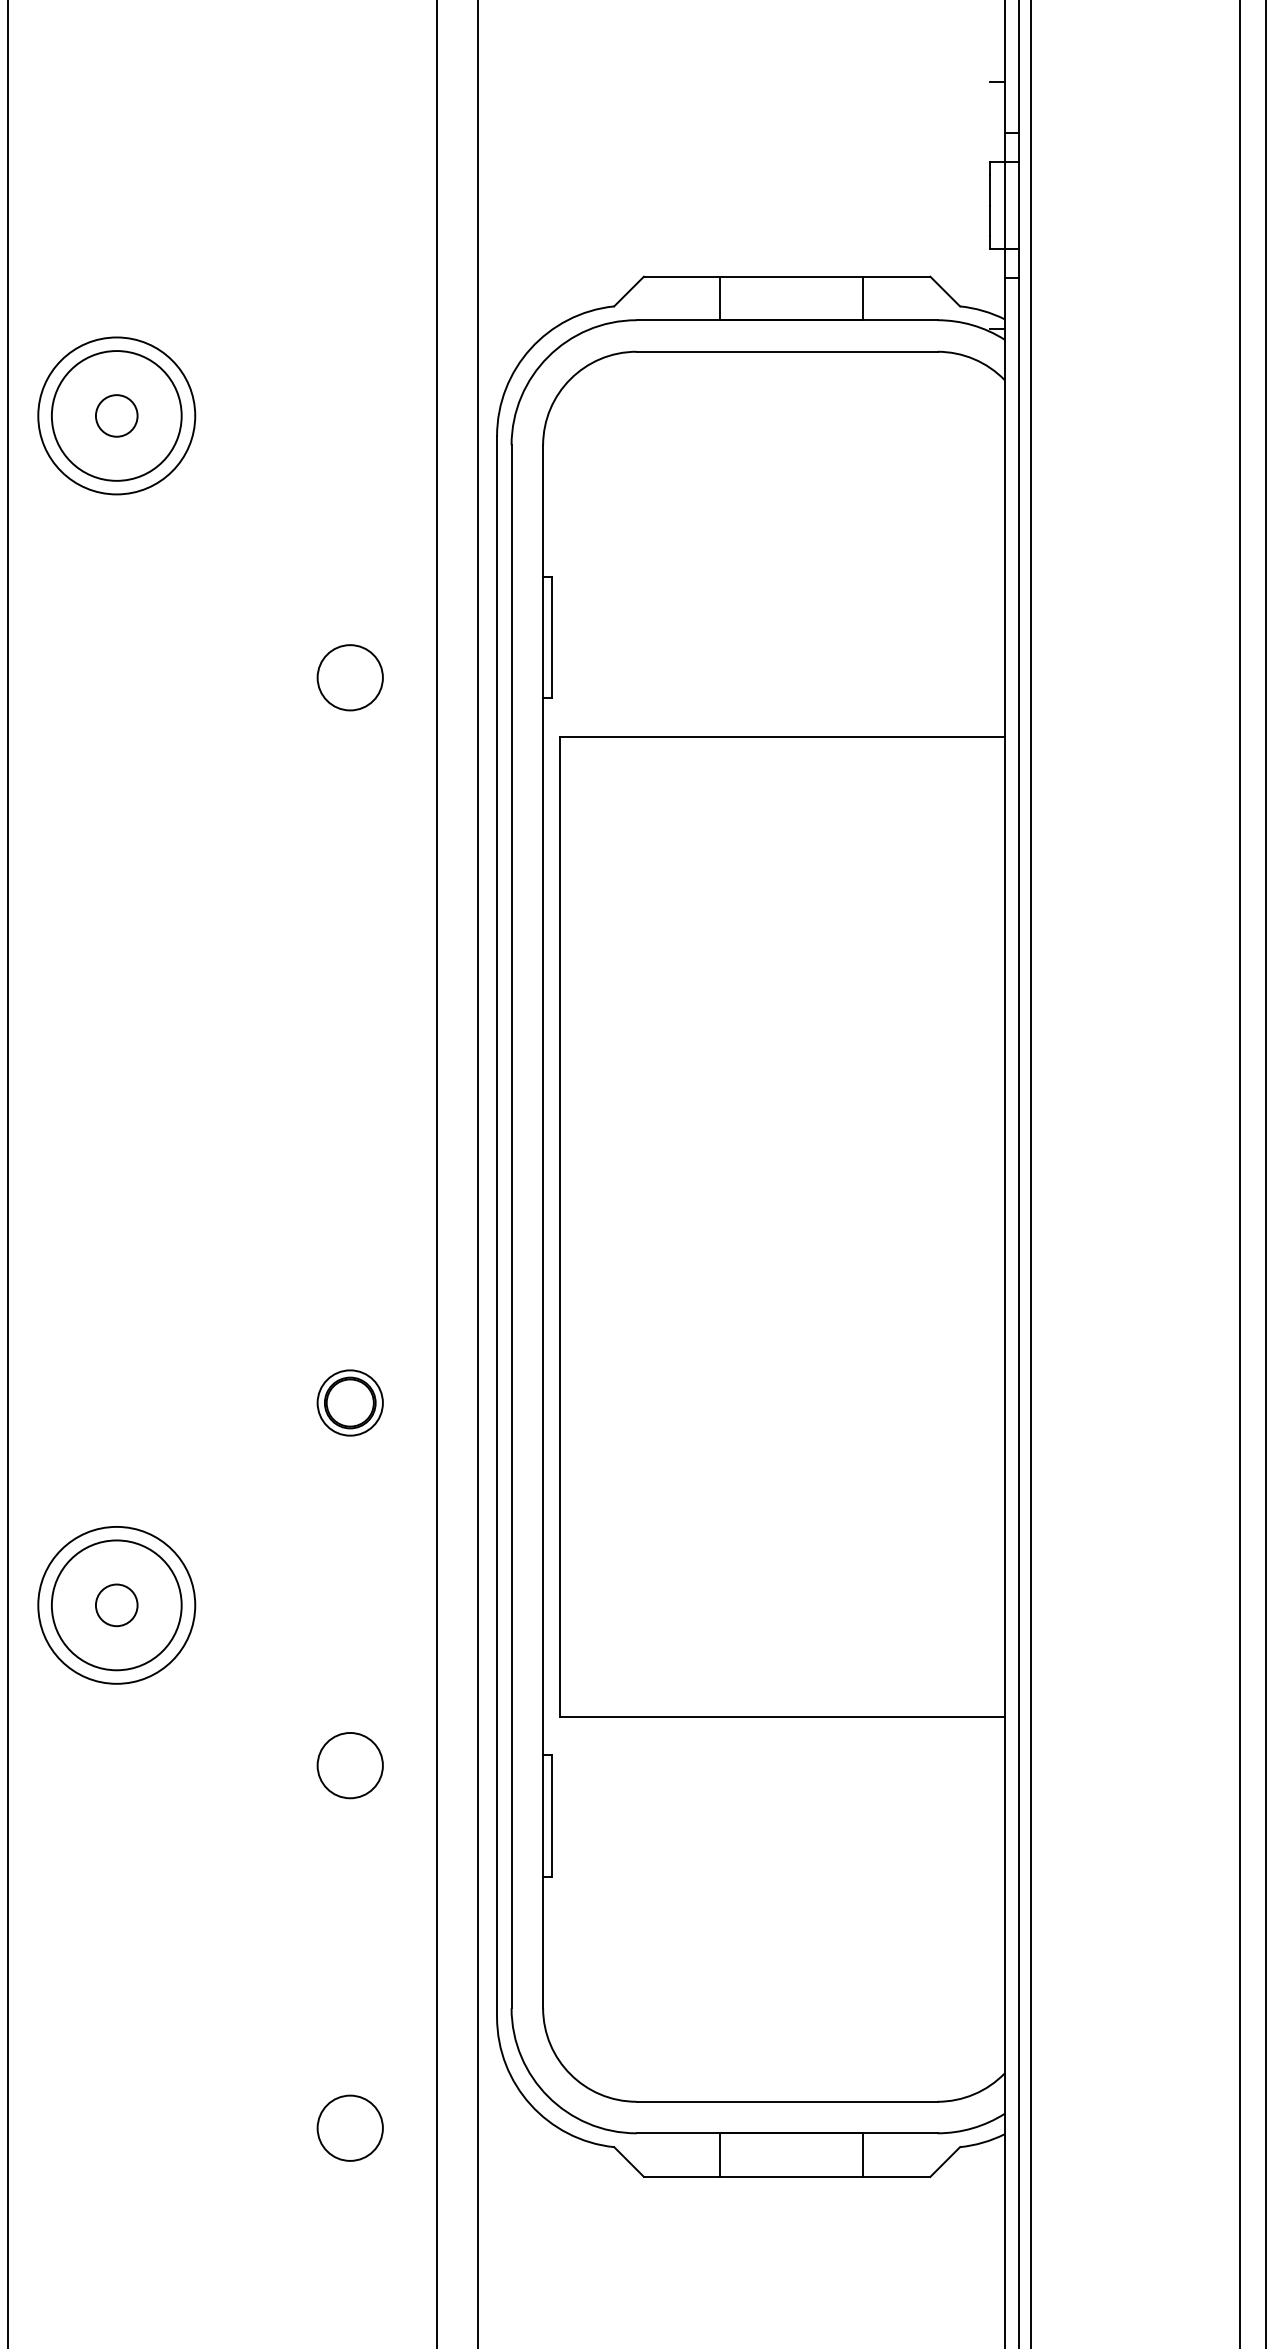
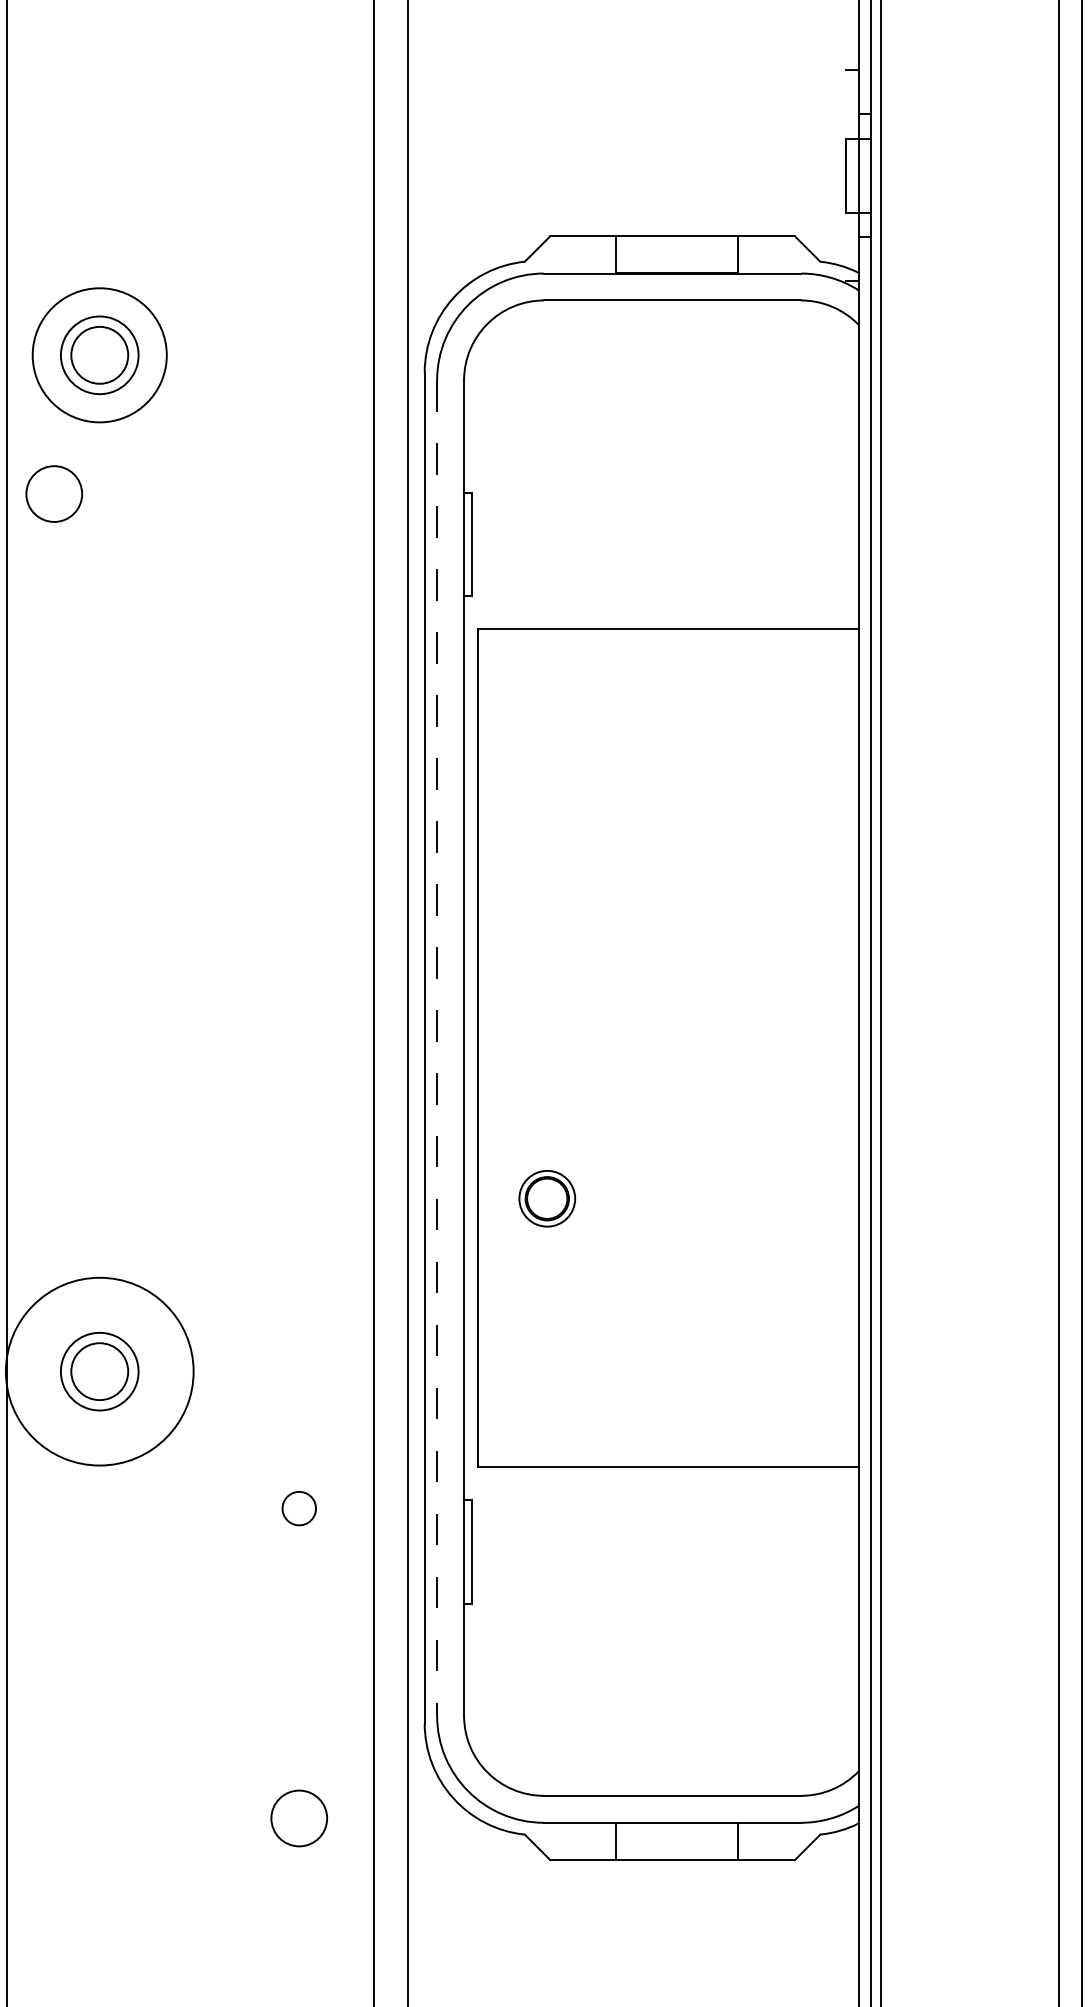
circle: (116, 414) -> (99, 354), size x0.7
circle: (116, 416) -> (99, 355), size x1.6
circle: (350, 677) -> (54, 493), moved
line: (512, 1227) -> (437, 1048), solid -> dashed
part: (350, 1402) -> (547, 1198), moved
circle: (116, 1605) -> (99, 1371), size x0.7
circle: (116, 1605) -> (99, 1371), size x1.4
circle: (116, 1605) -> (99, 1371), size x1.6
circle: (350, 1765) -> (299, 1508), size x0.6

